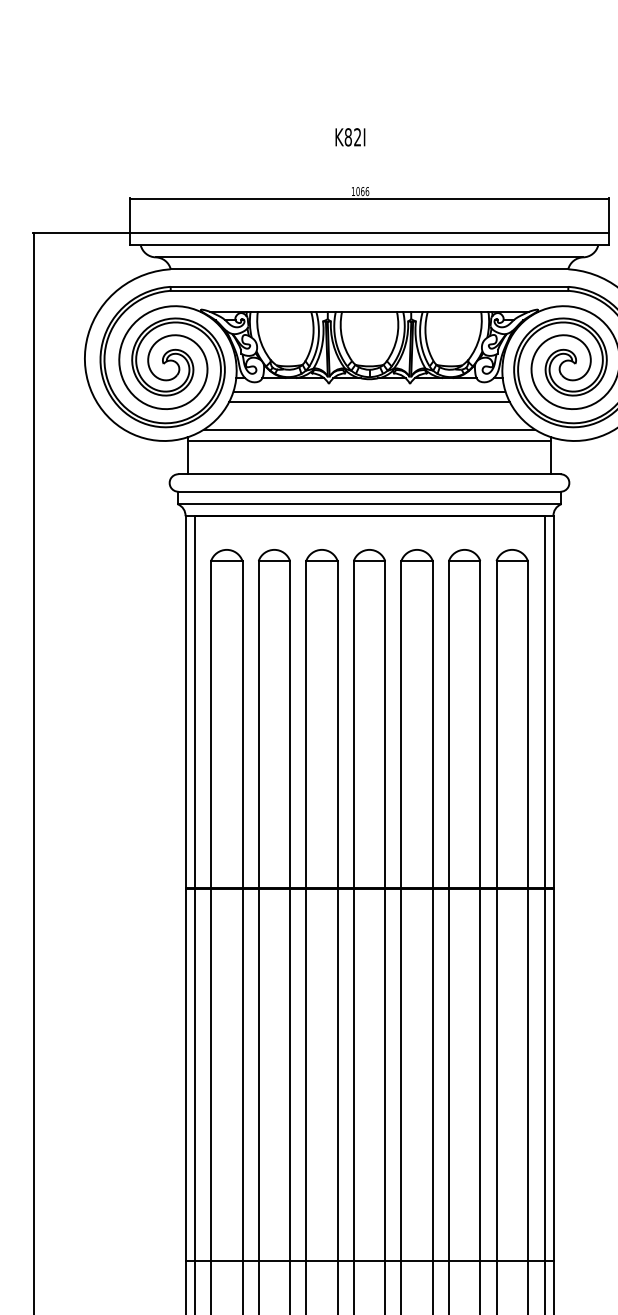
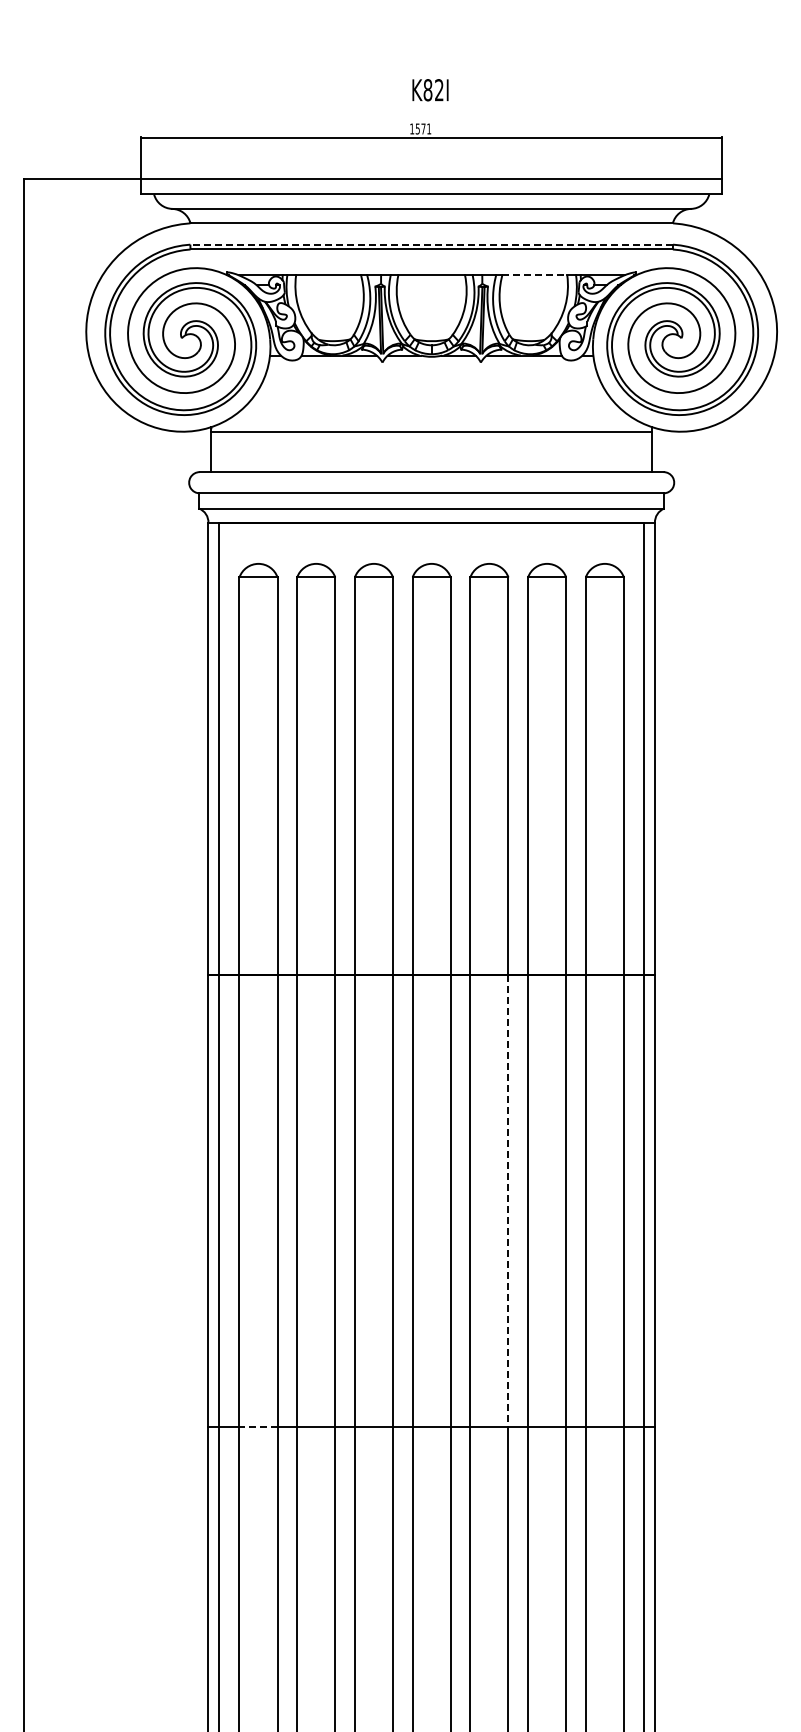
text: (350, 137) -> (430, 90), moved
text: (362, 191) -> (423, 128), 1066 -> 1571
line: (369, 286) -> (431, 244), solid -> dashed
line: (455, 312) -> (535, 275), solid -> dashed
line: (369, 391) -> (431, 371), removed
line: (369, 402) -> (431, 384), removed
line: (369, 430) -> (431, 418), removed
line: (432, 1074) -> (508, 1200), solid -> dashed
line: (226, 1260) -> (258, 1426), solid -> dashed

